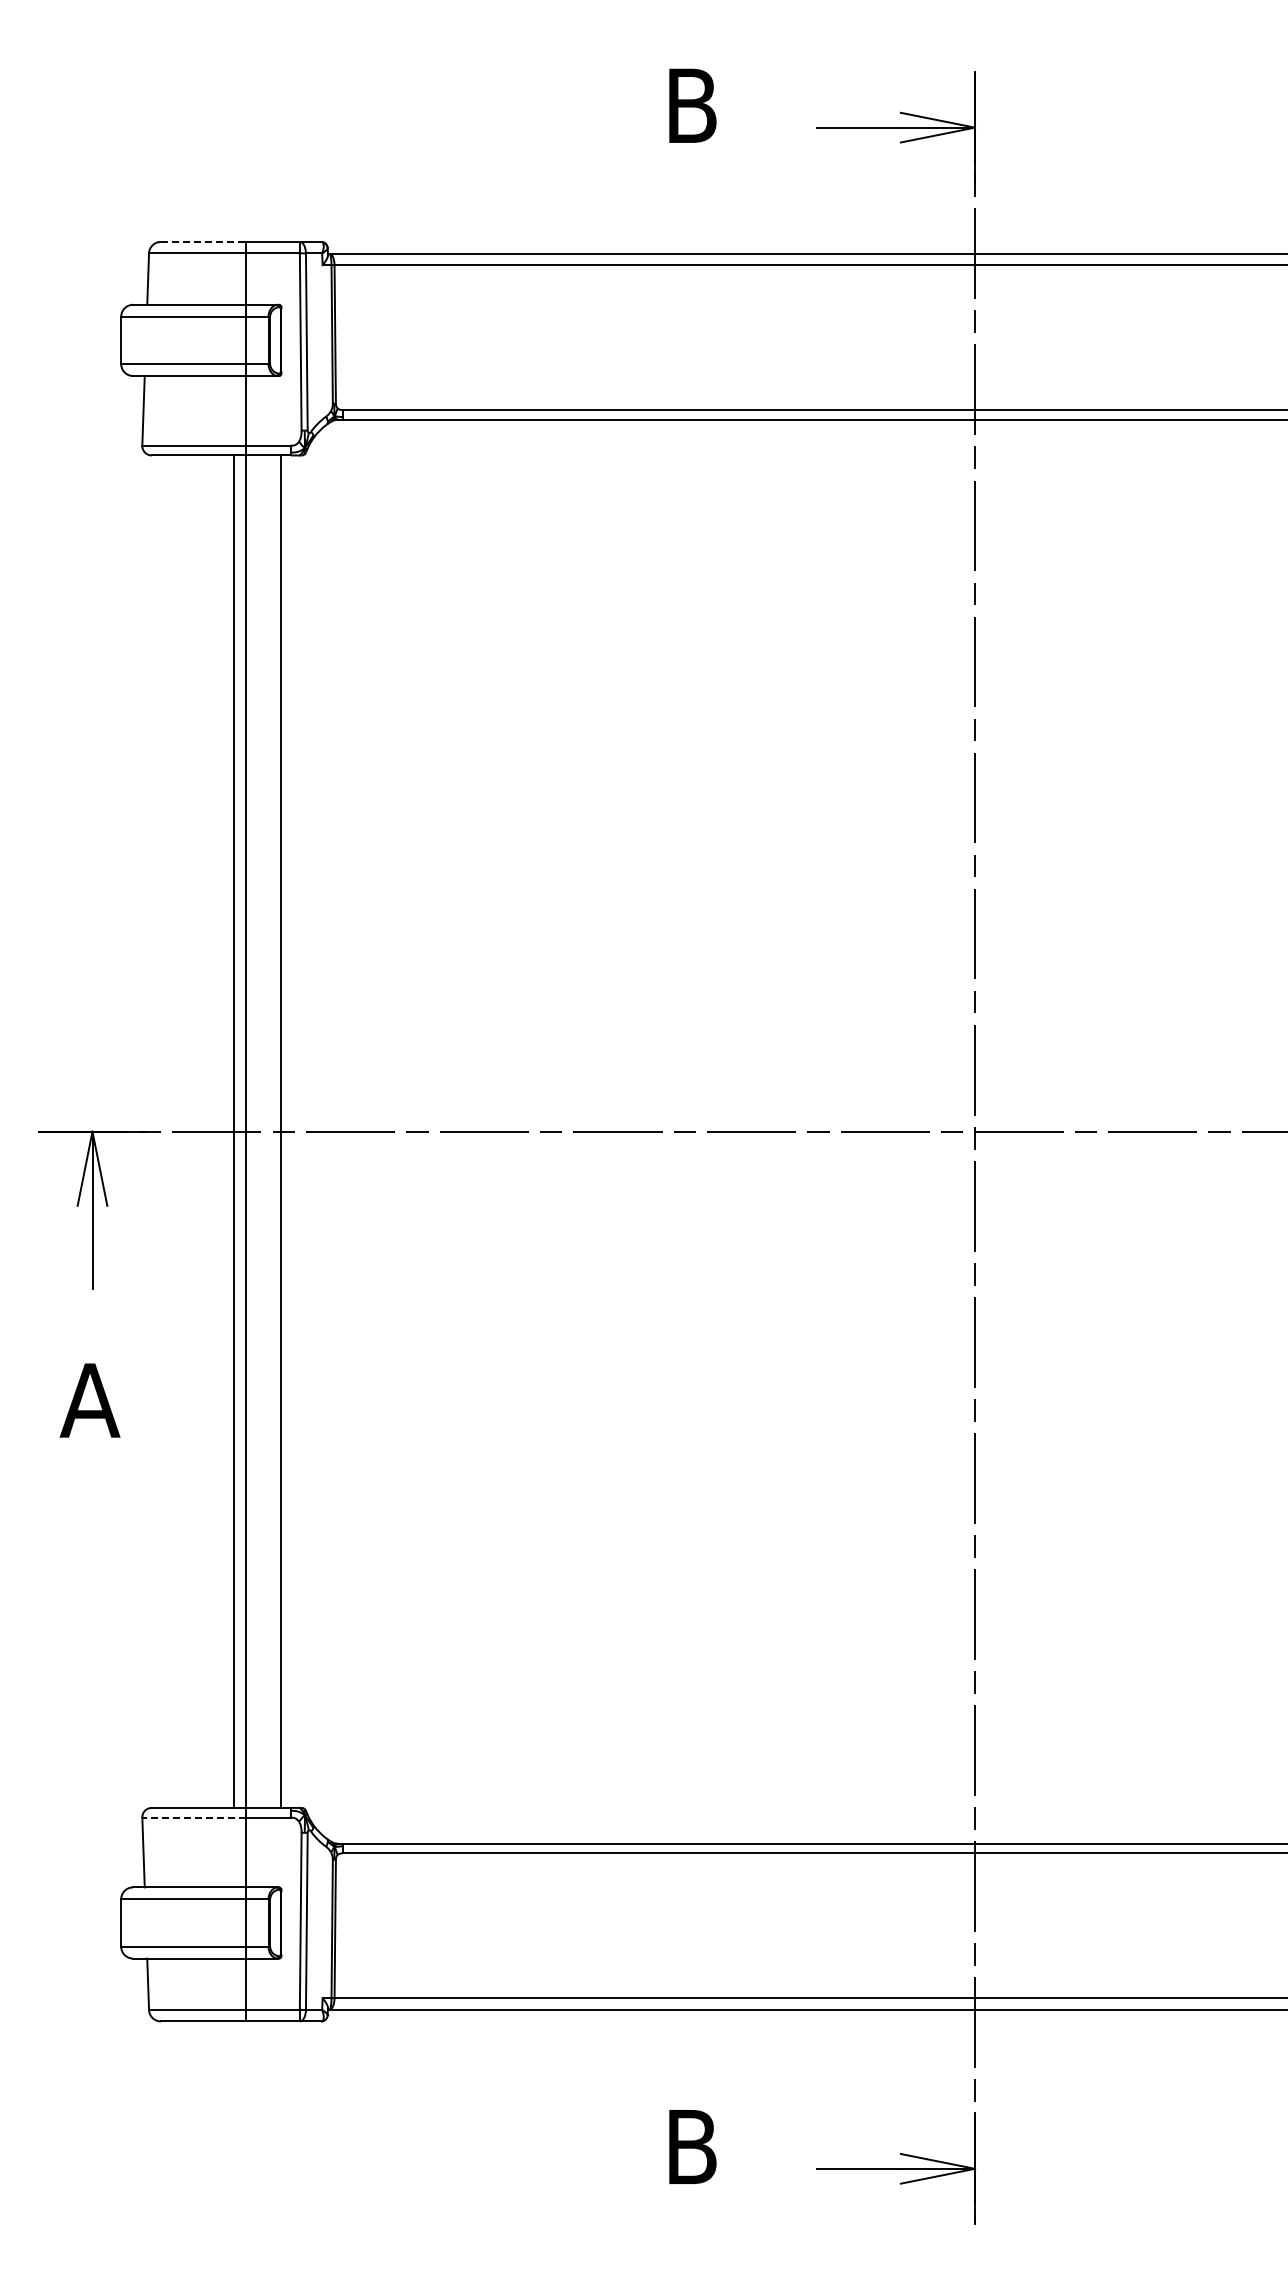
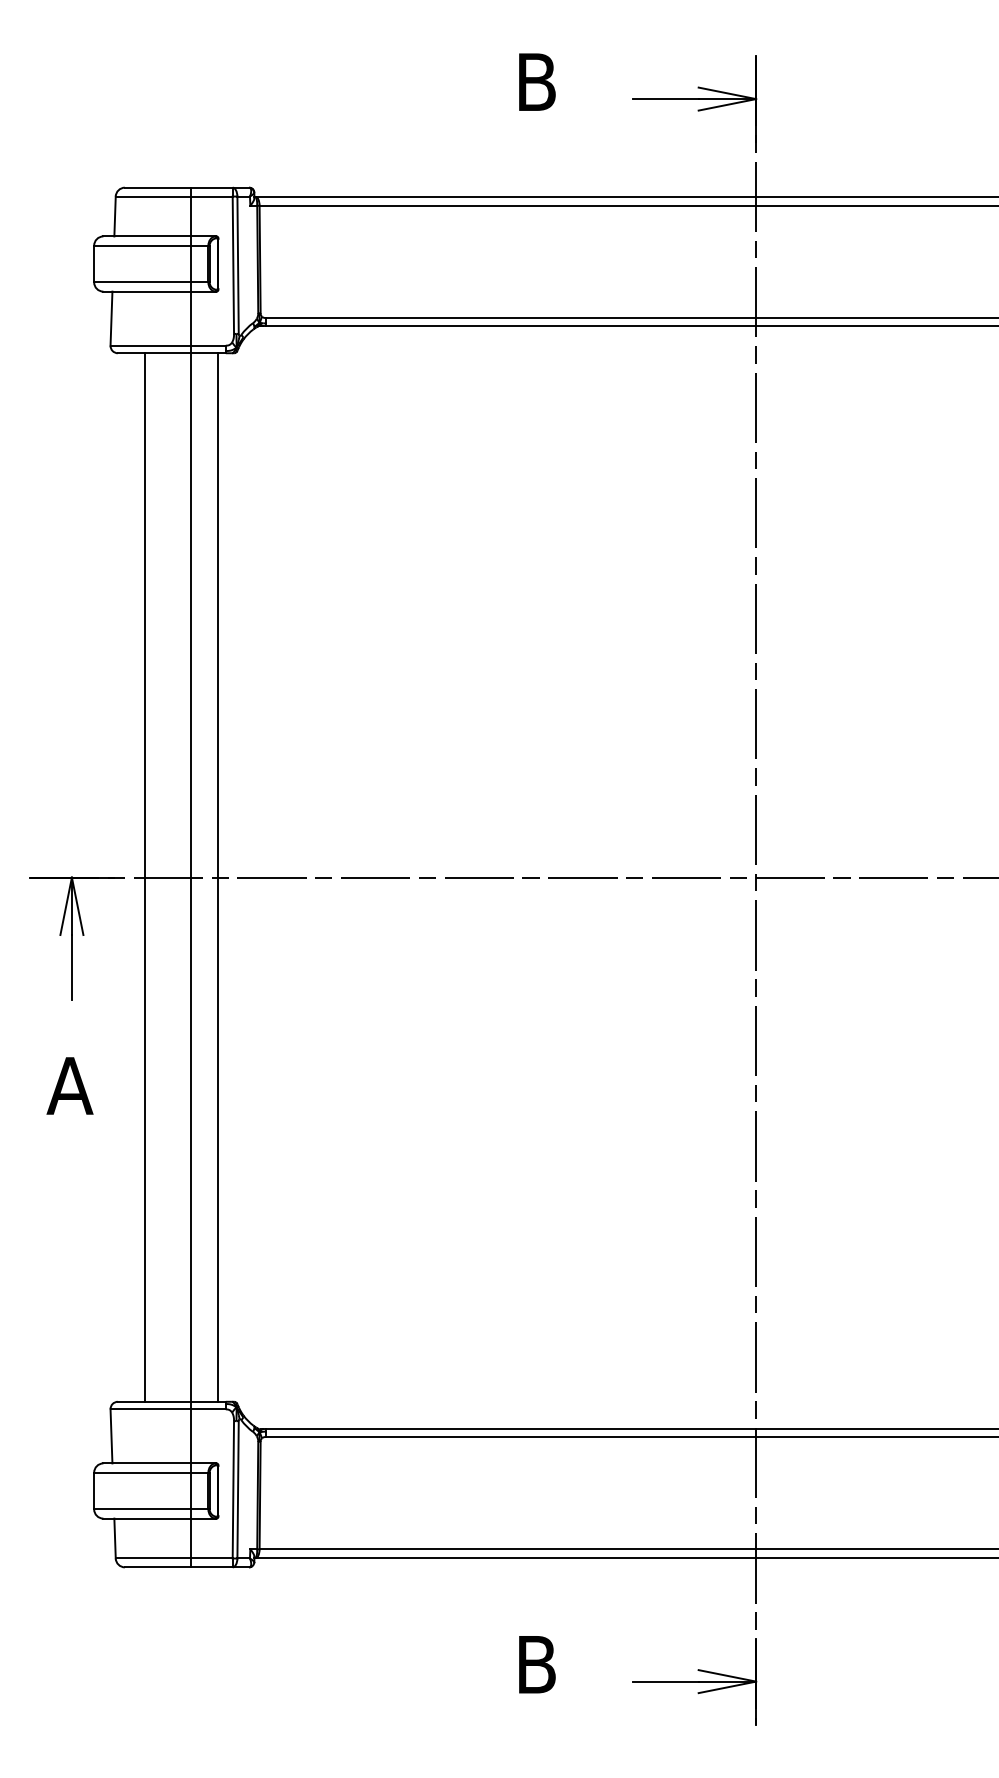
line: (203, 241) -> (157, 187), dashed -> solid
line: (234, 1131) -> (144, 877), moved
line: (194, 1817) -> (151, 1409), dashed -> solid

